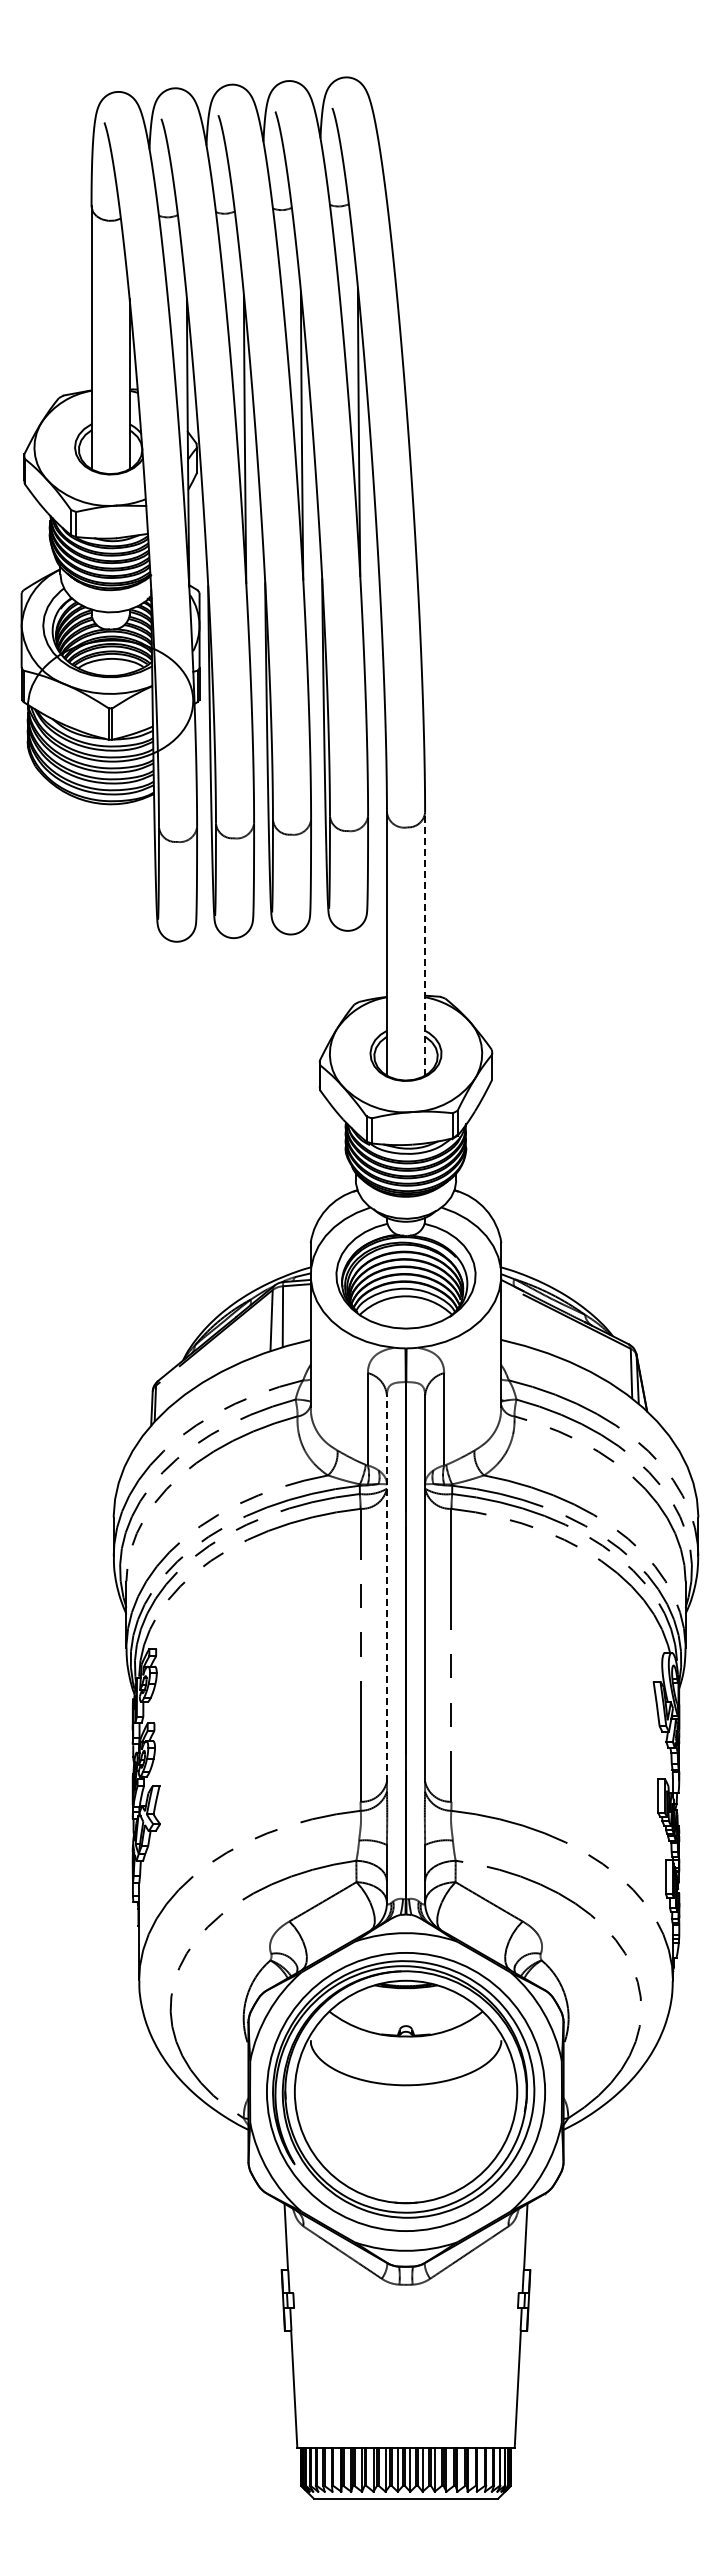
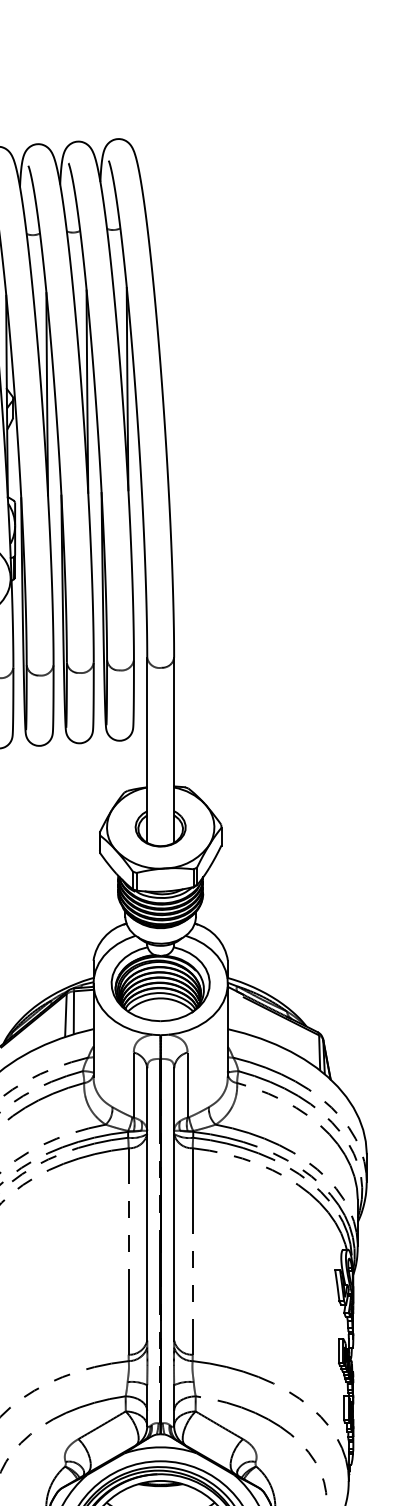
line: (425, 943) -> (174, 749), dashed -> solid
line: (386, 1588) -> (146, 1204), dashed -> solid

